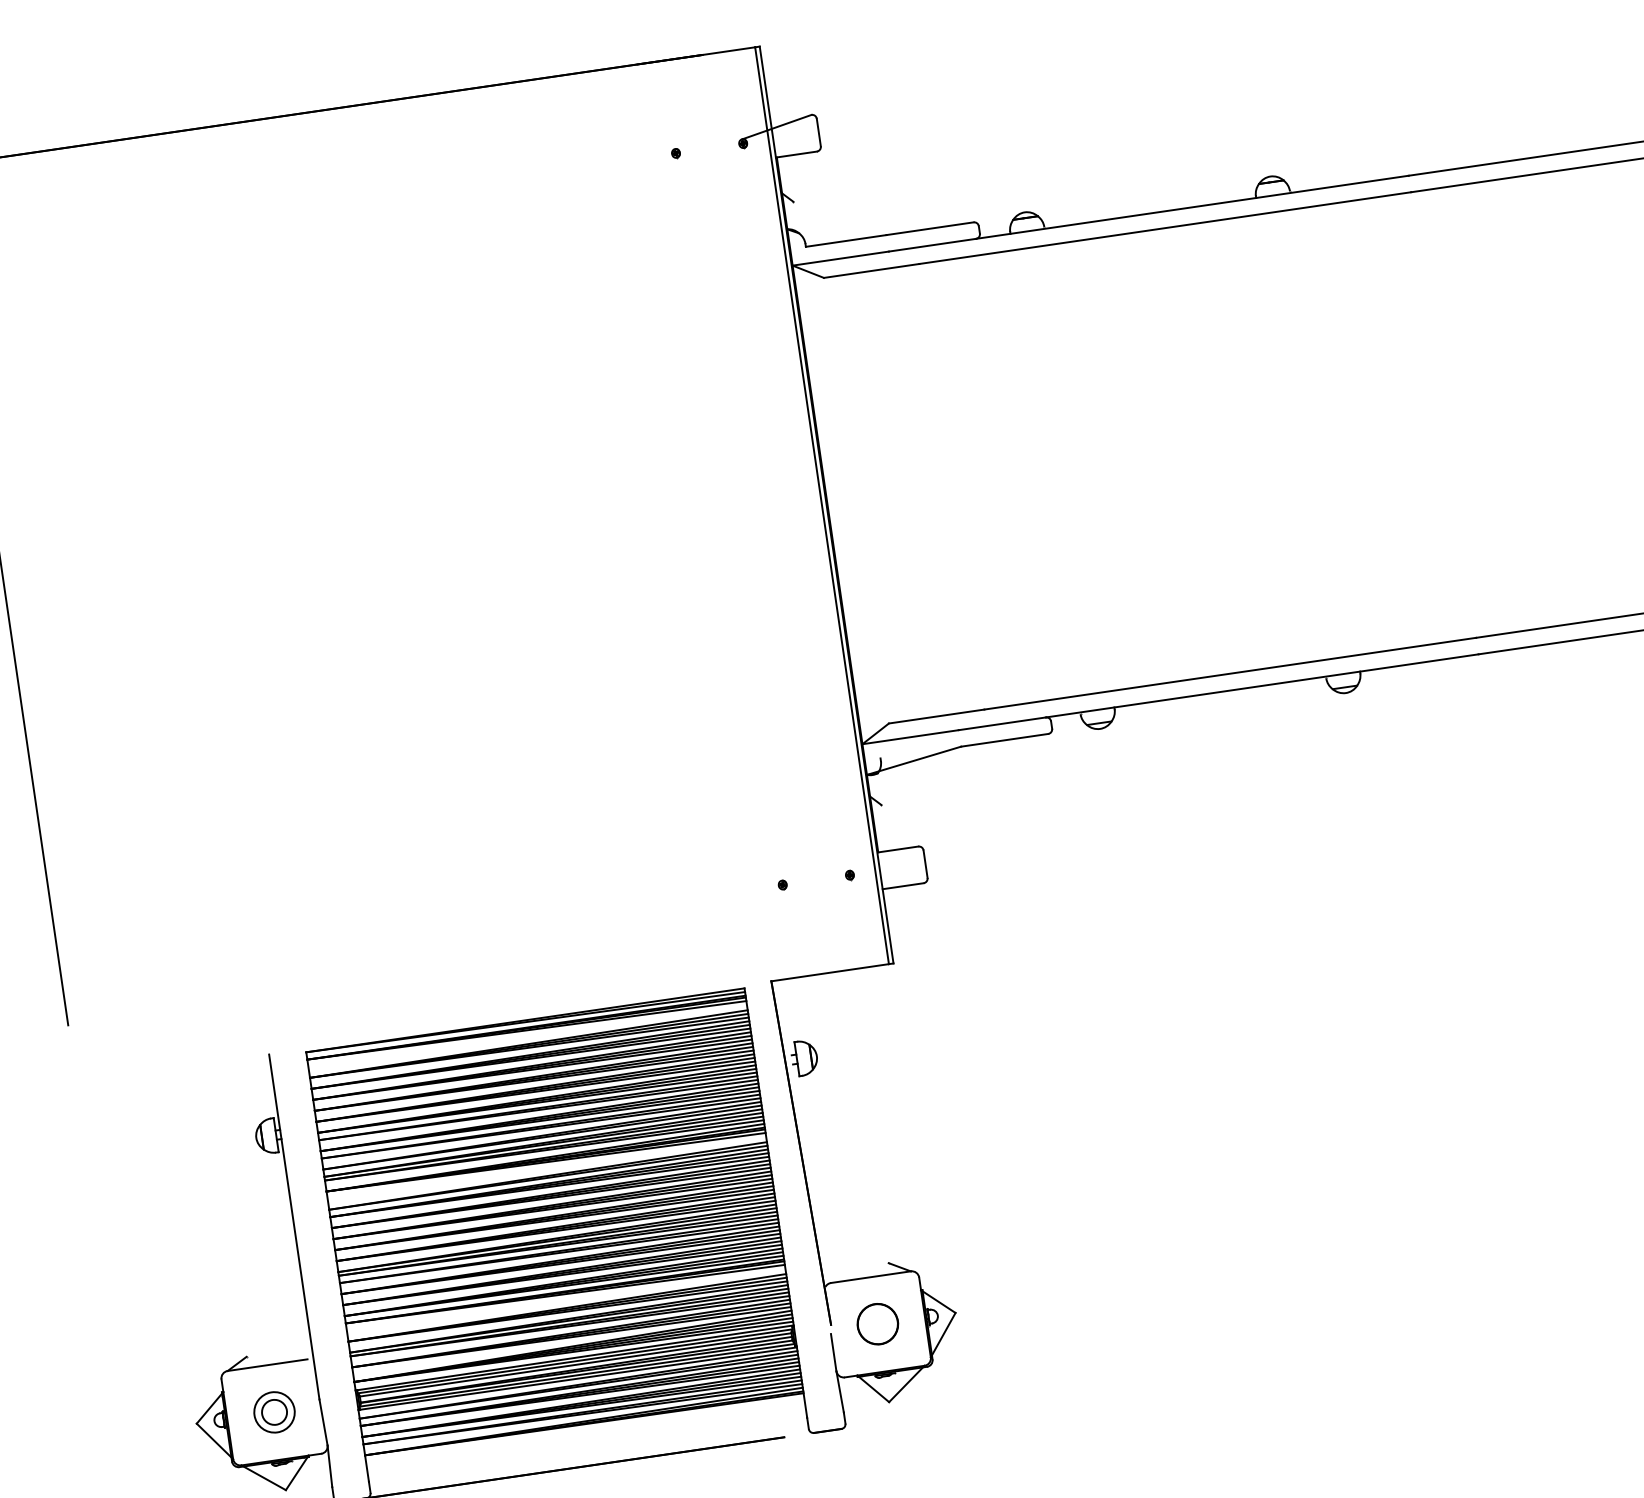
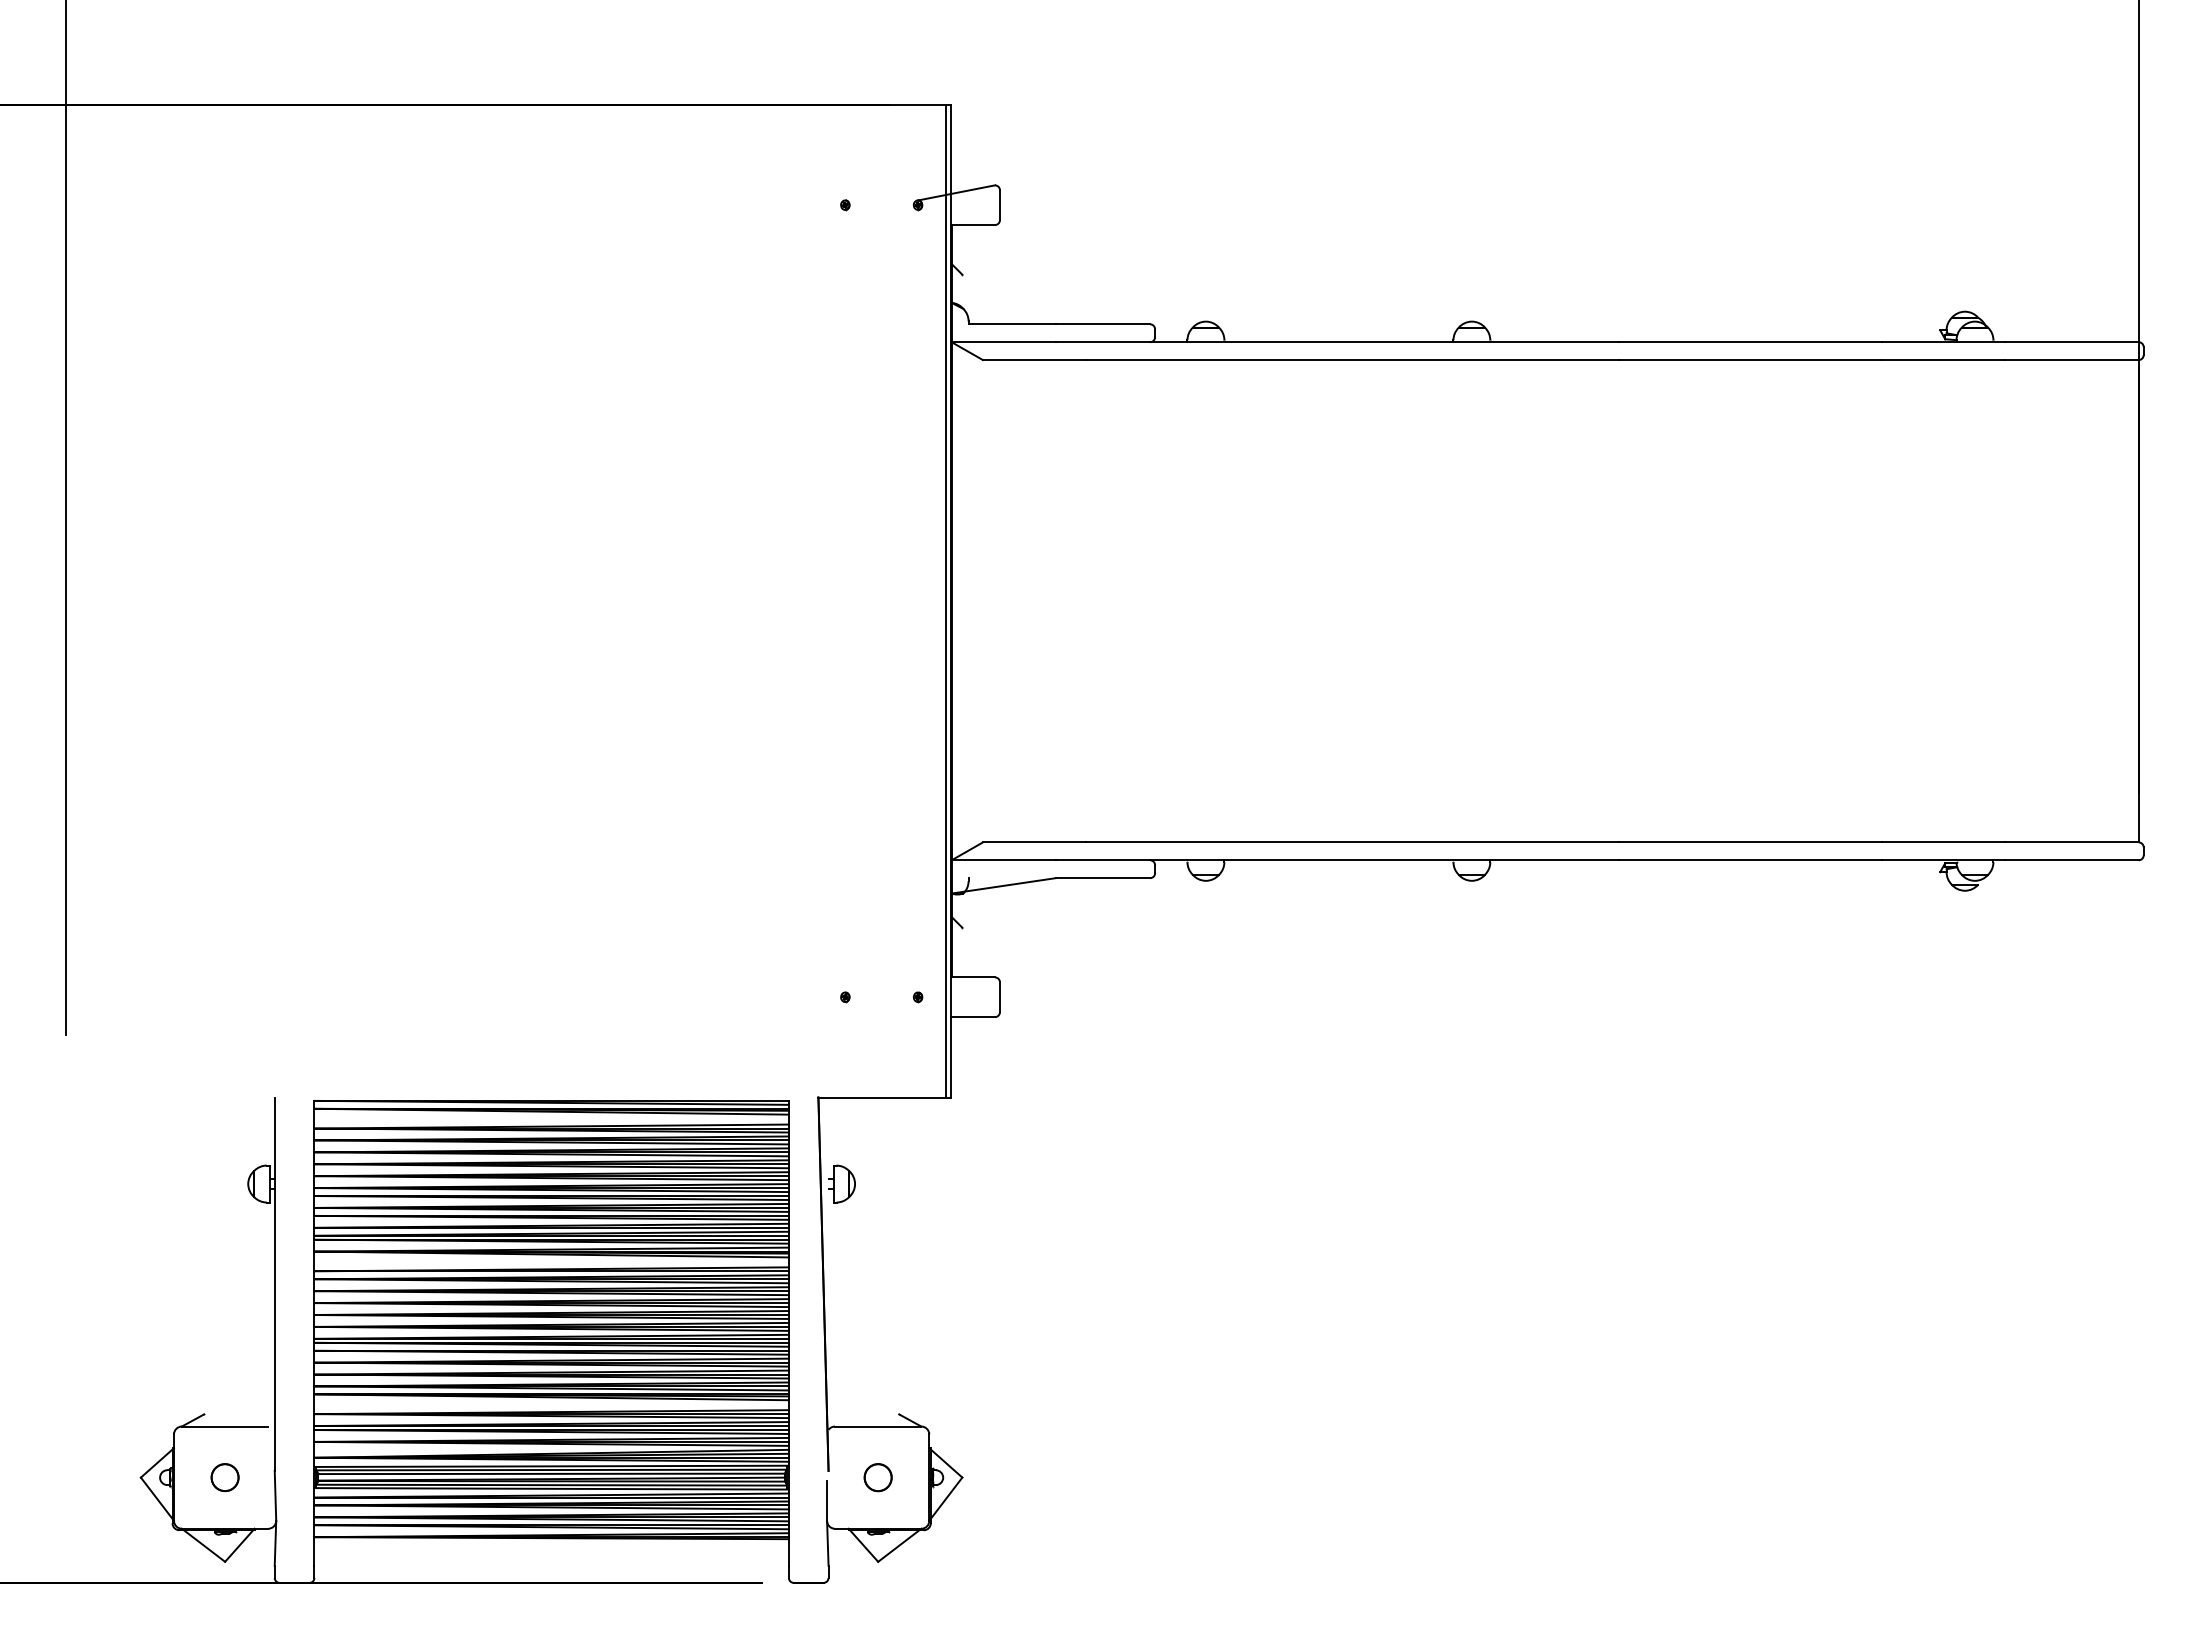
circle: (877, 1324) -> (877, 1477), size x0.62
circle: (273, 1412) -> (224, 1477), size x0.62

